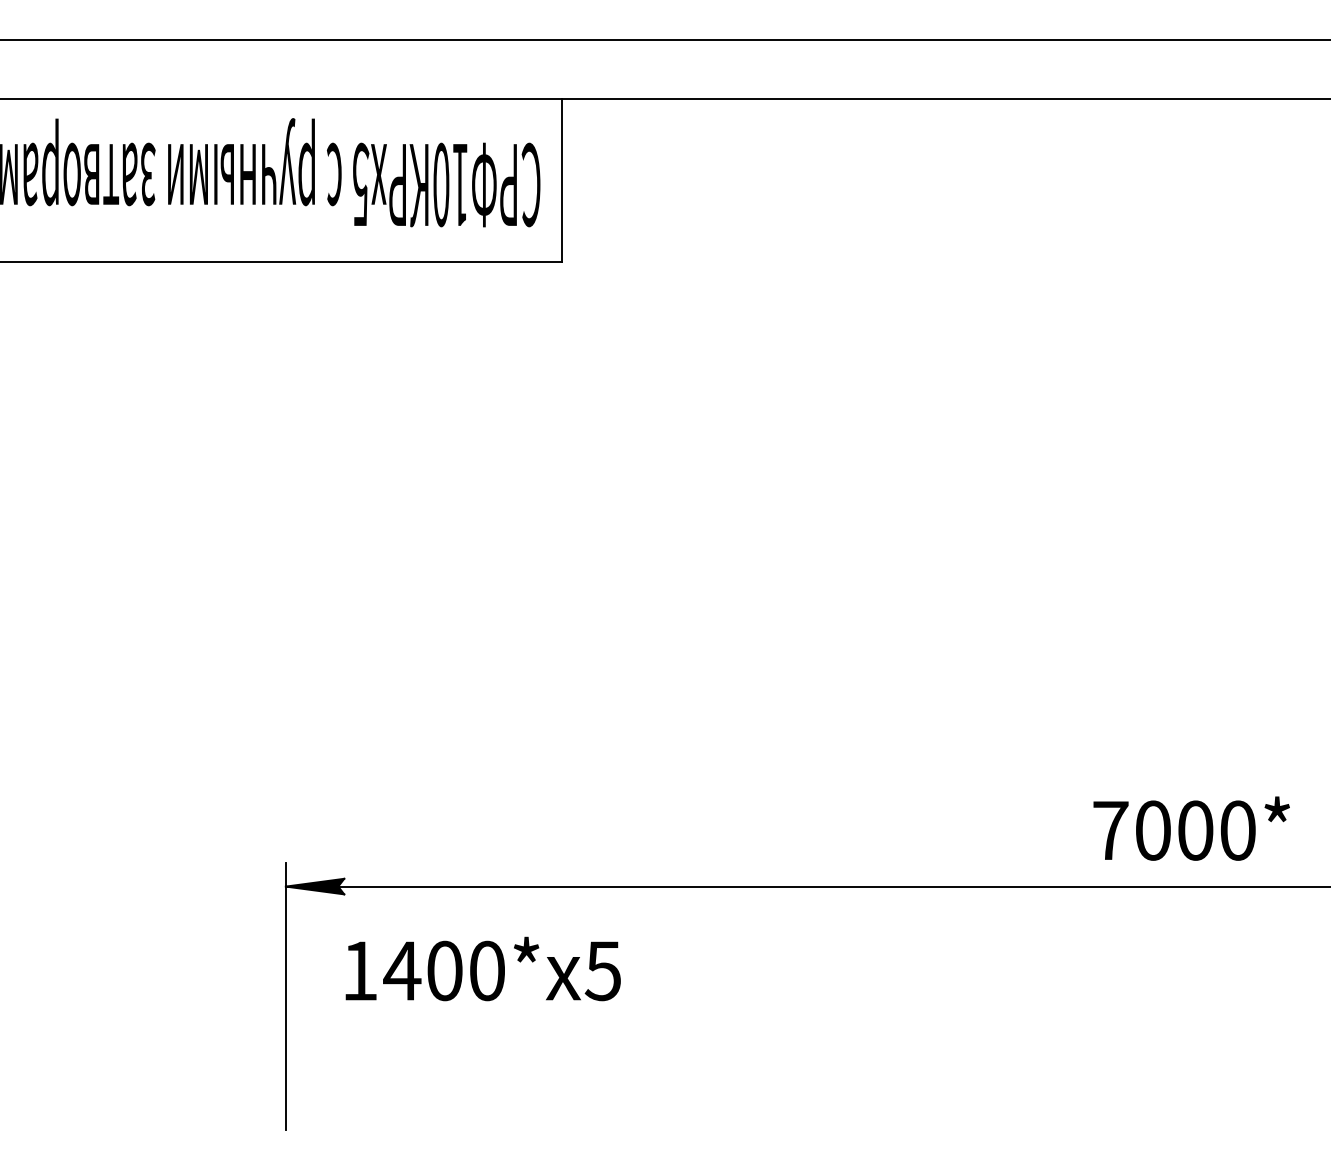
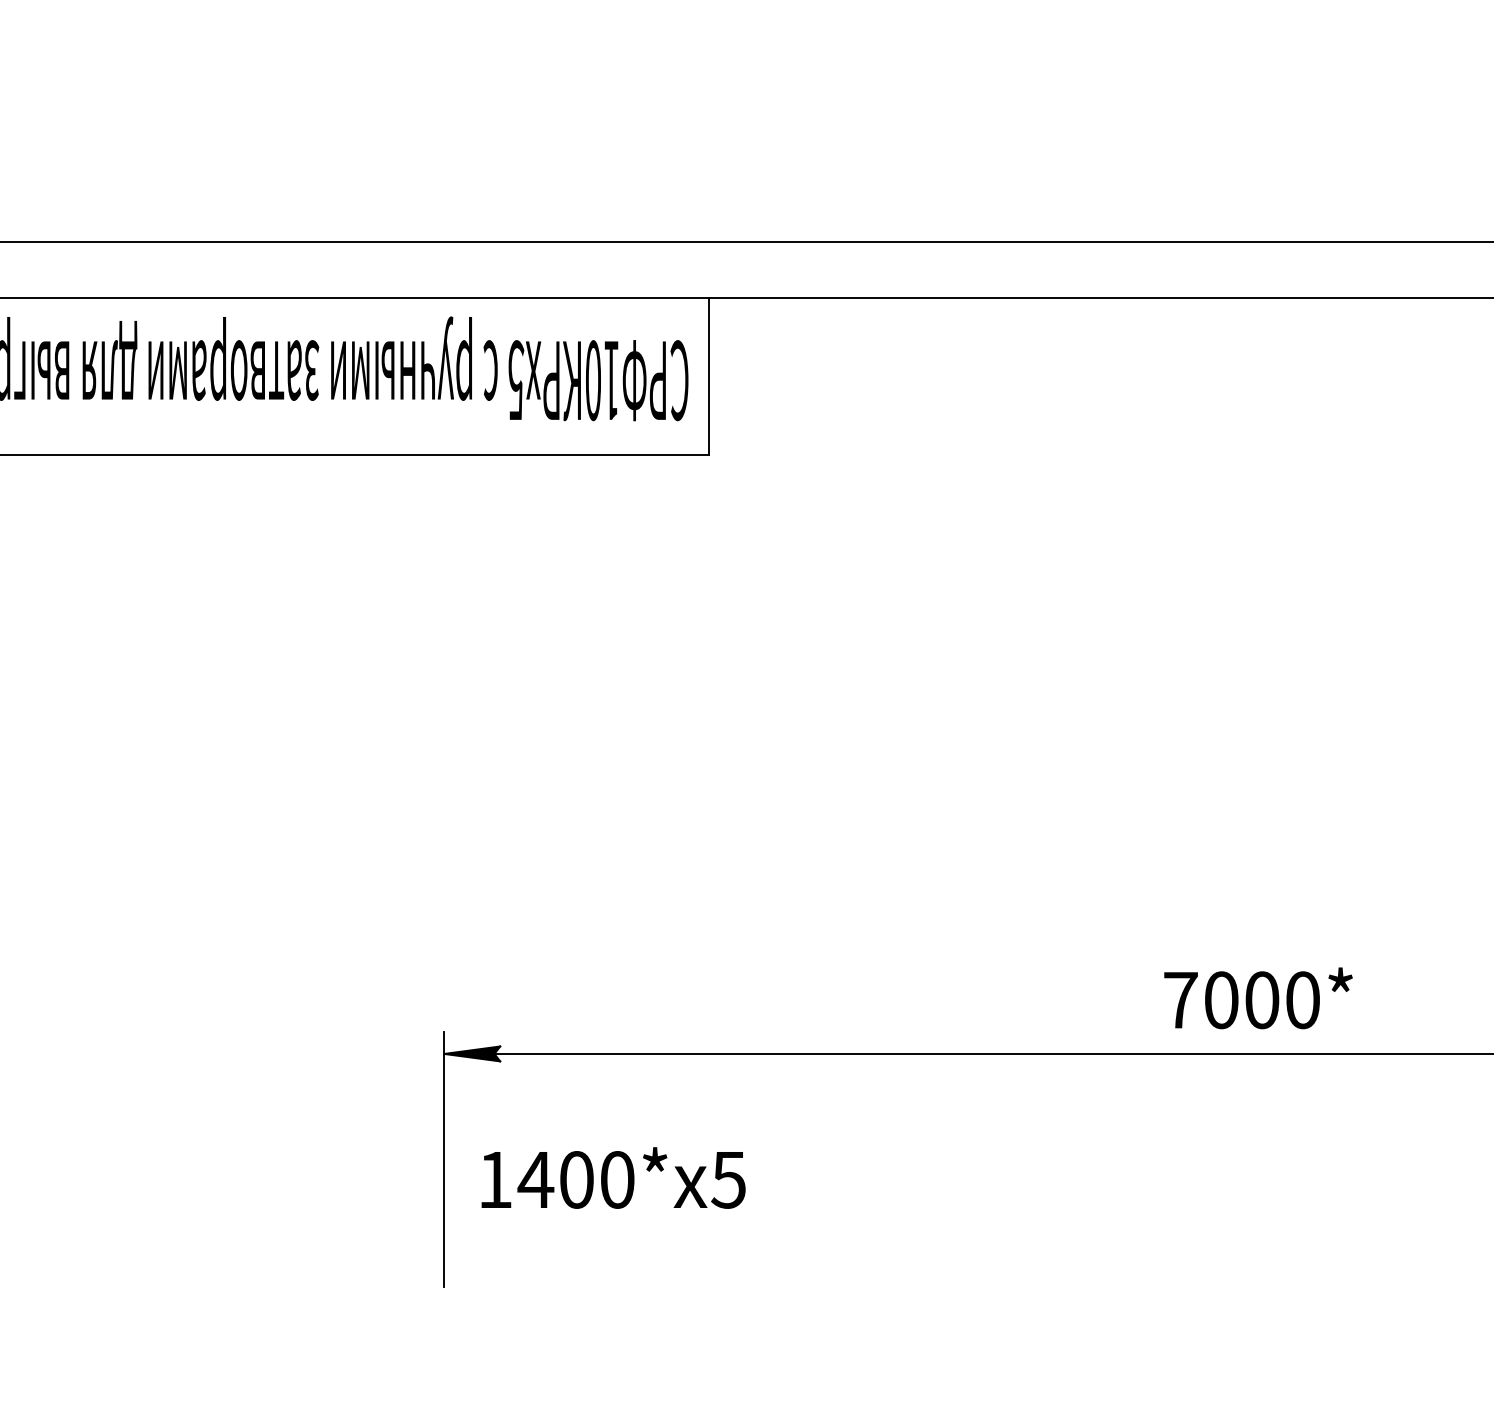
text: (1191, 828) -> (1258, 998), moved
text: (483, 968) -> (613, 1177), moved

